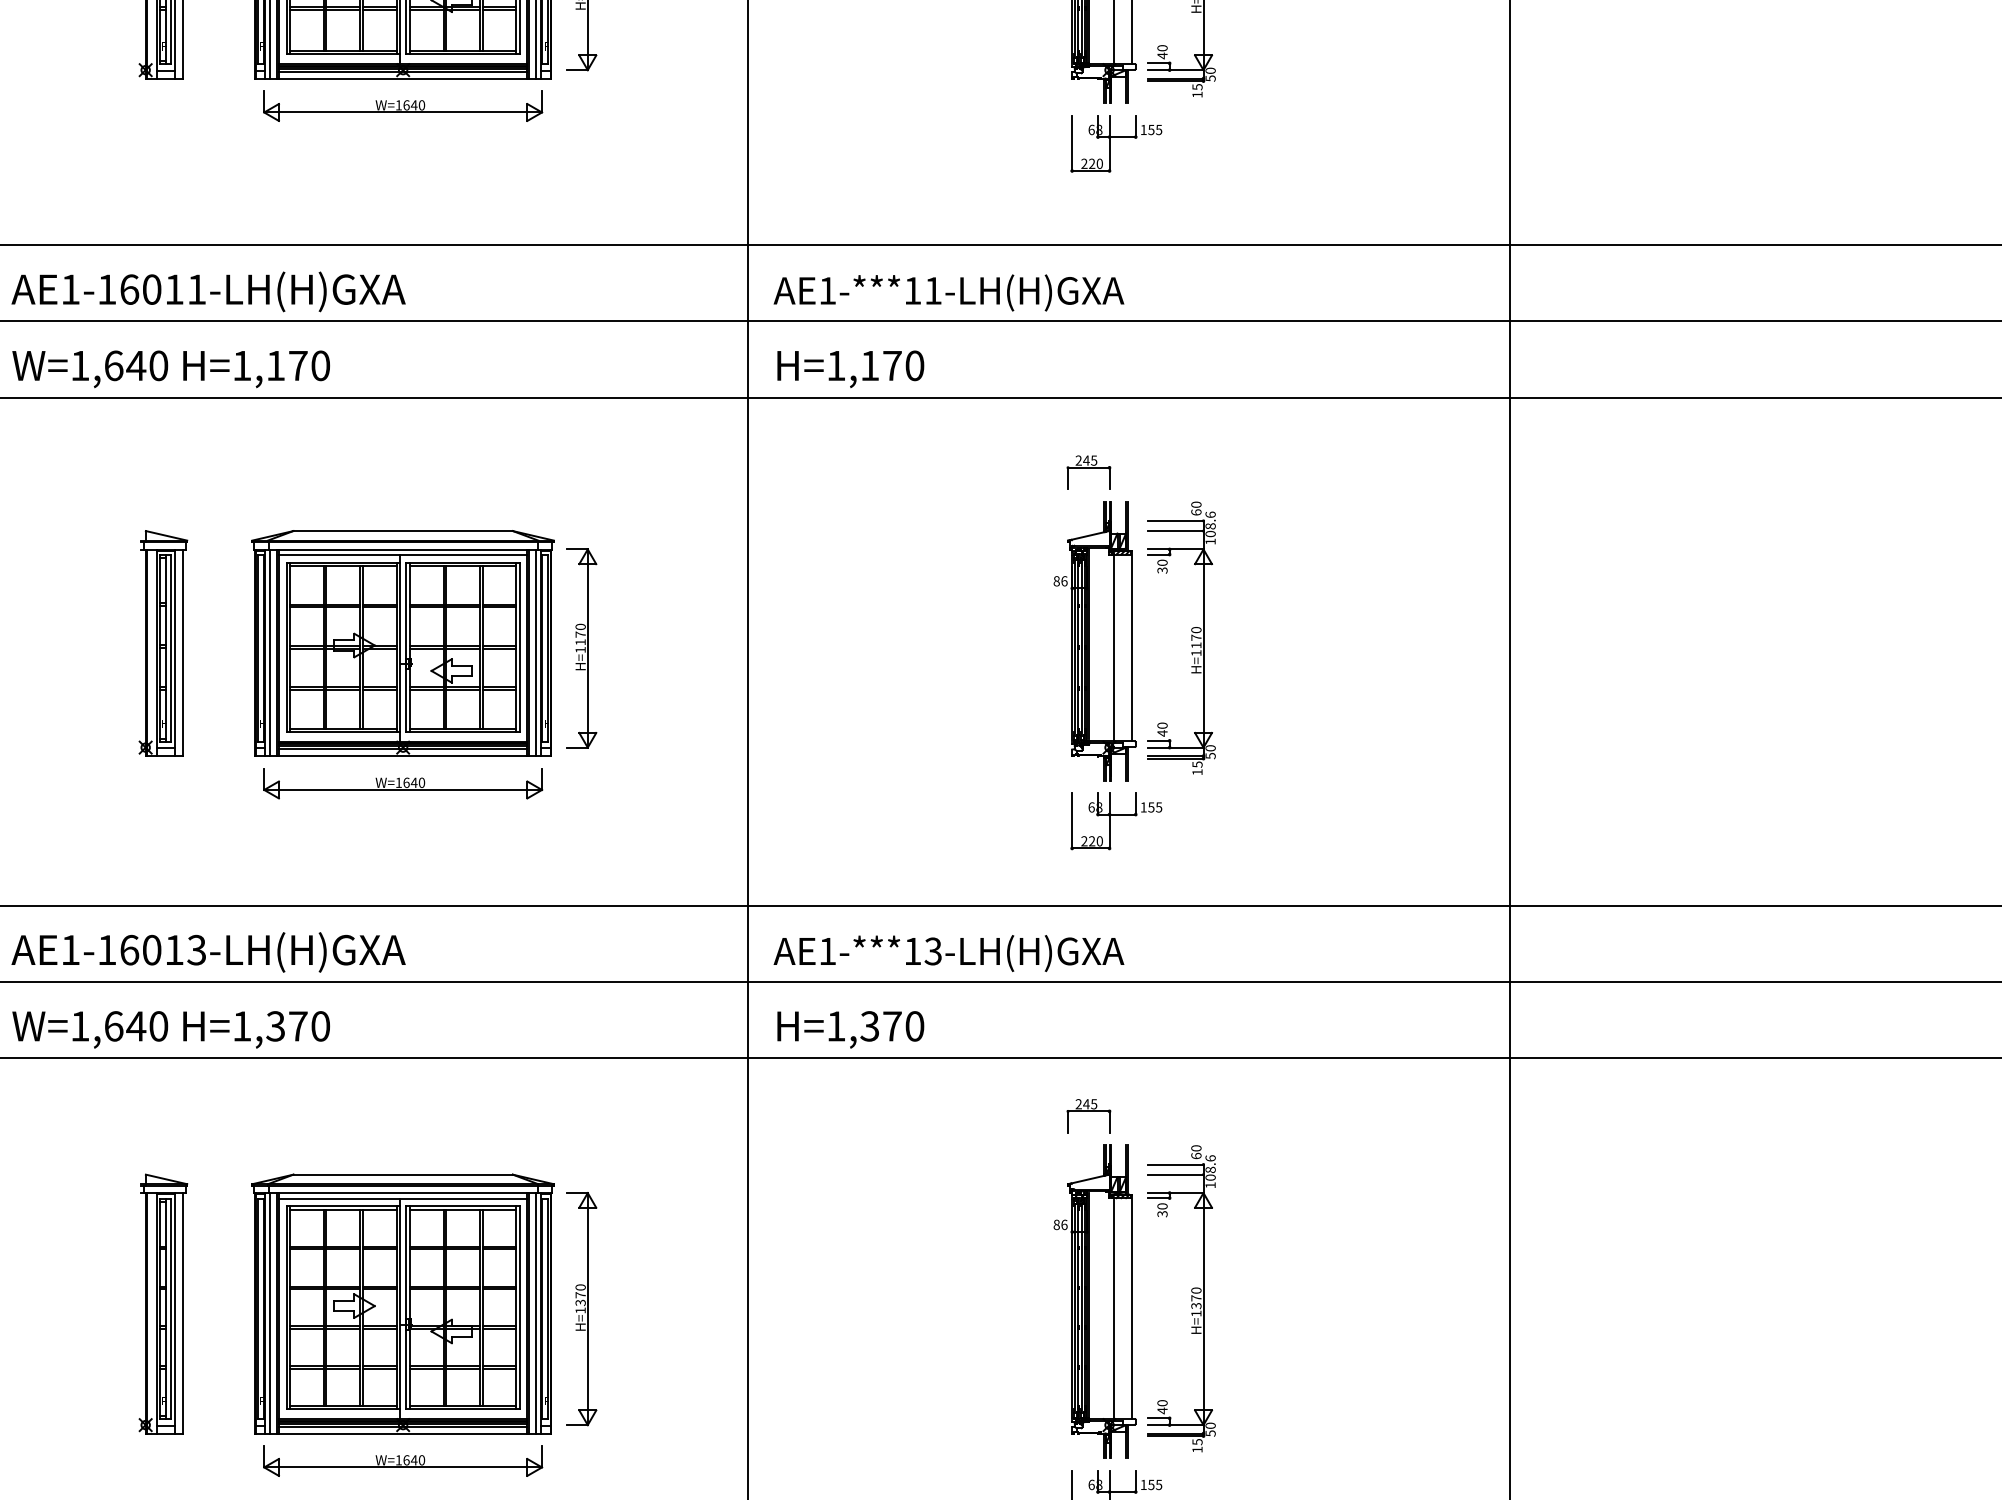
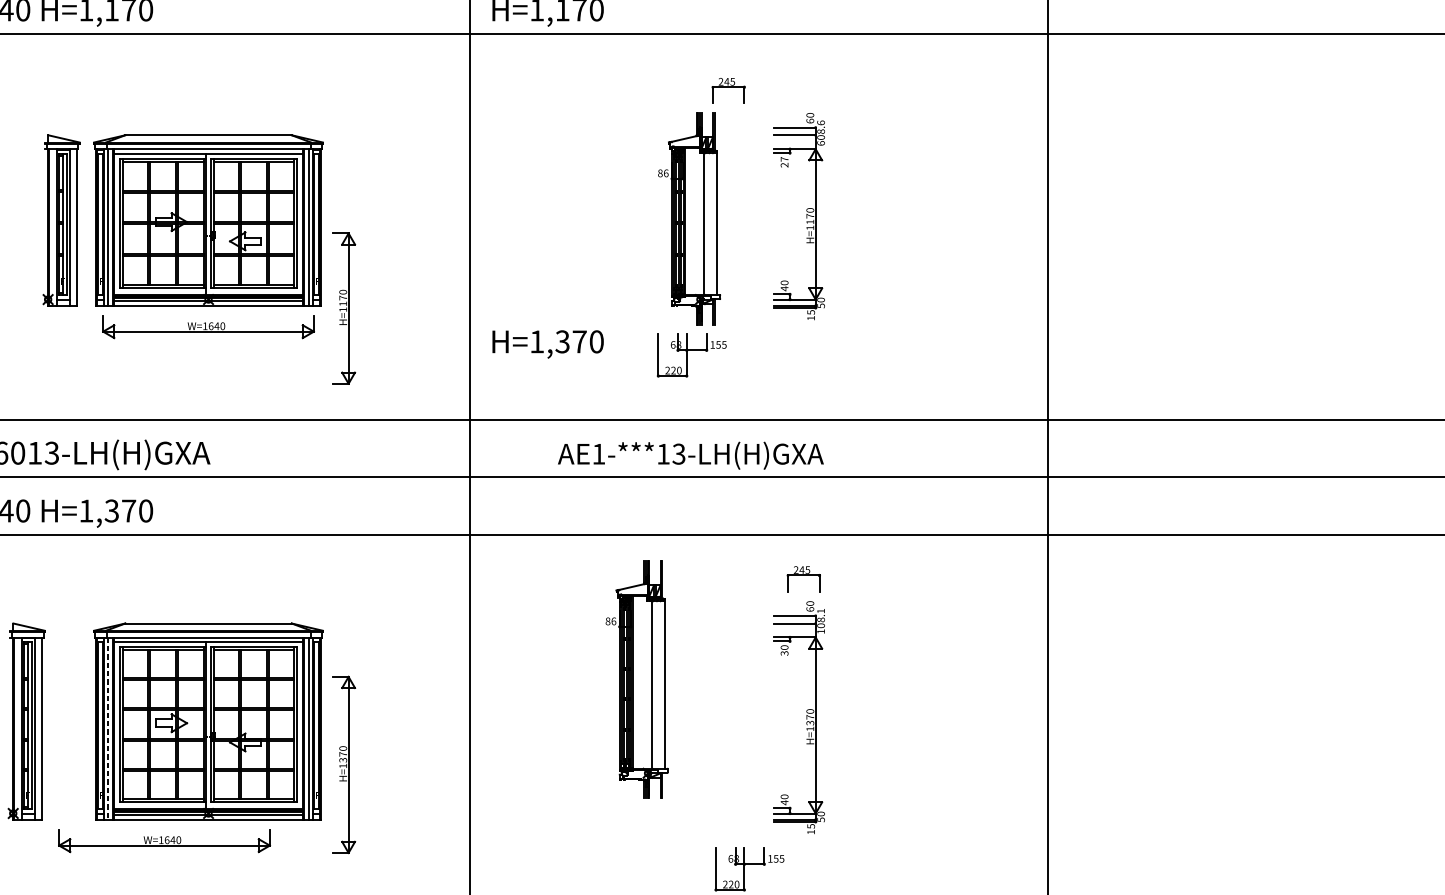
text: (1210, 541) -> (821, 143), 108.6 -> 608.6
text: (1162, 566) -> (784, 162), 30 -> 27
part: (1094, 641) -> (689, 219), moved
part: (163, 643) -> (61, 220), moved
part: (581, 648) -> (343, 308), moved
part: (1116, 821) -> (692, 355), moved
text: (948, 953) -> (690, 455), moved
text: (850, 1029) -> (547, 344), moved
part: (1088, 1116) -> (803, 579), moved
text: (1210, 1158) -> (821, 611), 108.6 -> 108.1
part: (1094, 1301) -> (636, 679), moved
part: (581, 1309) -> (343, 765), moved
line: (270, 1313) -> (107, 728), solid -> dashed
part: (403, 1460) -> (164, 840), moved

